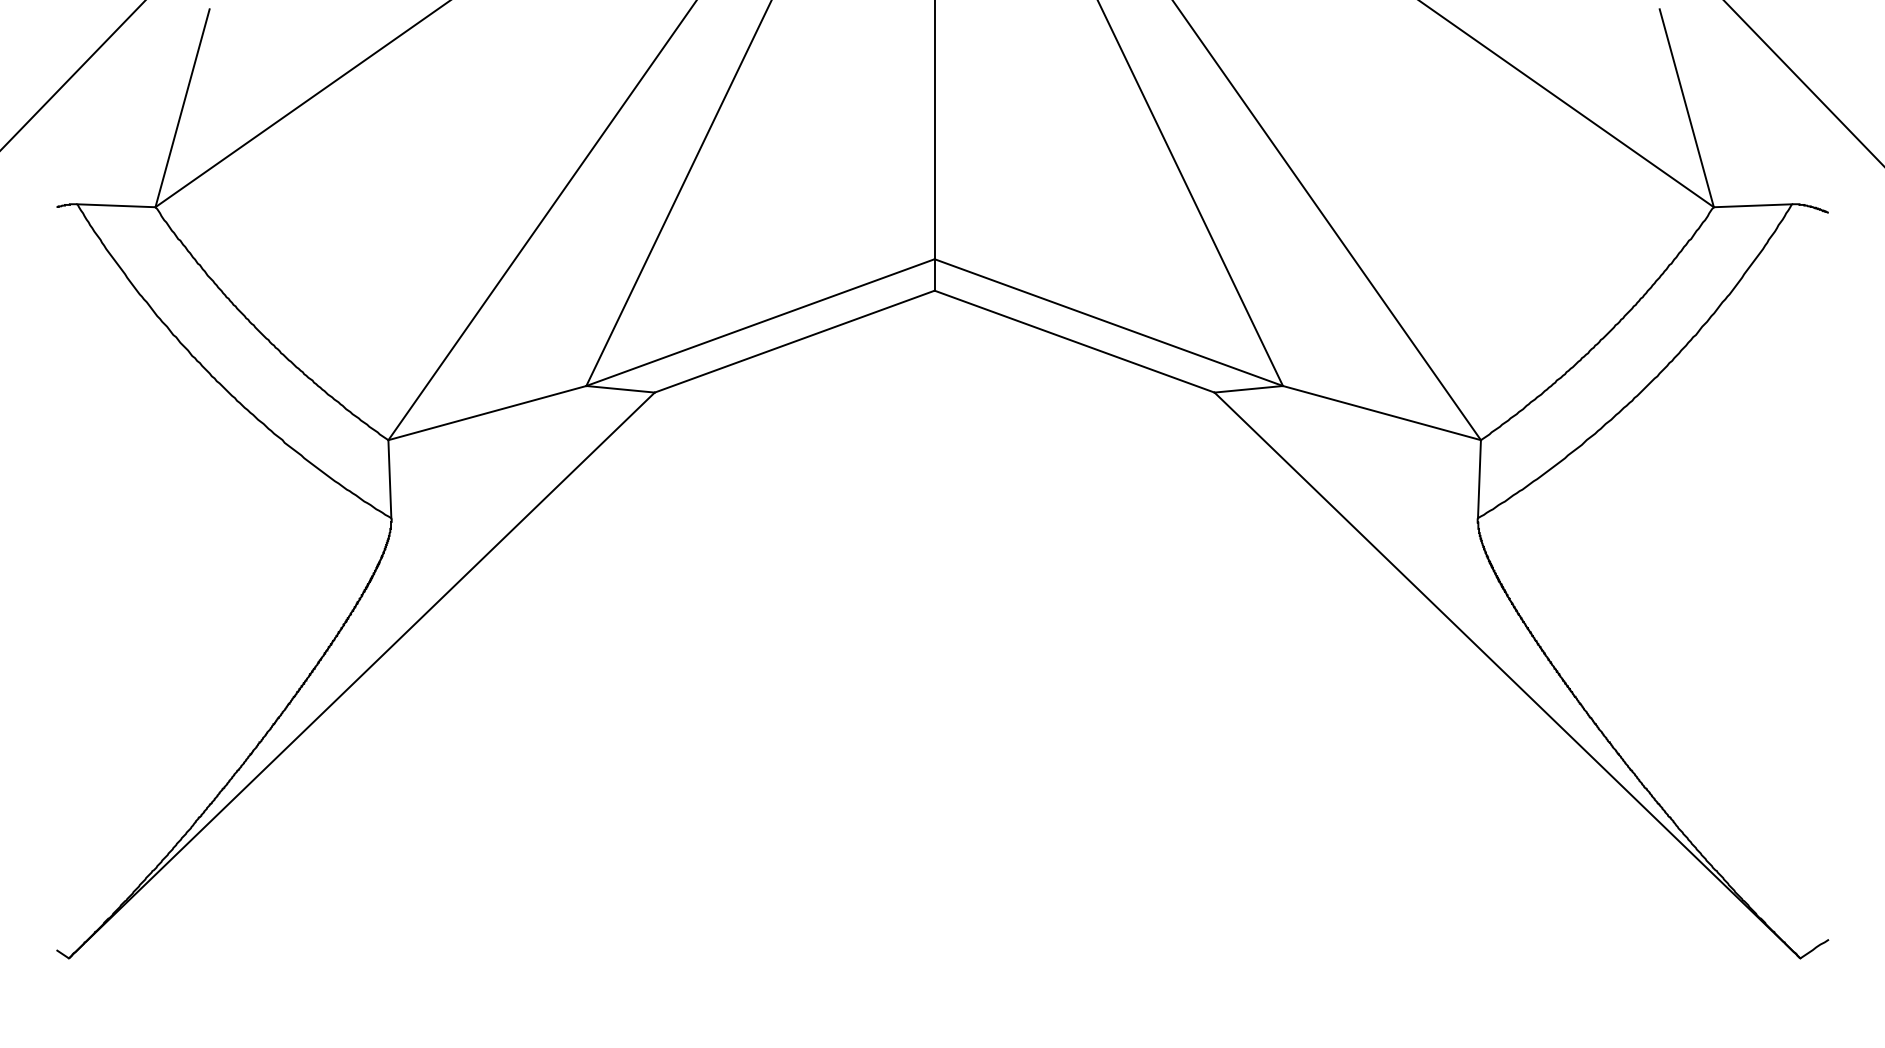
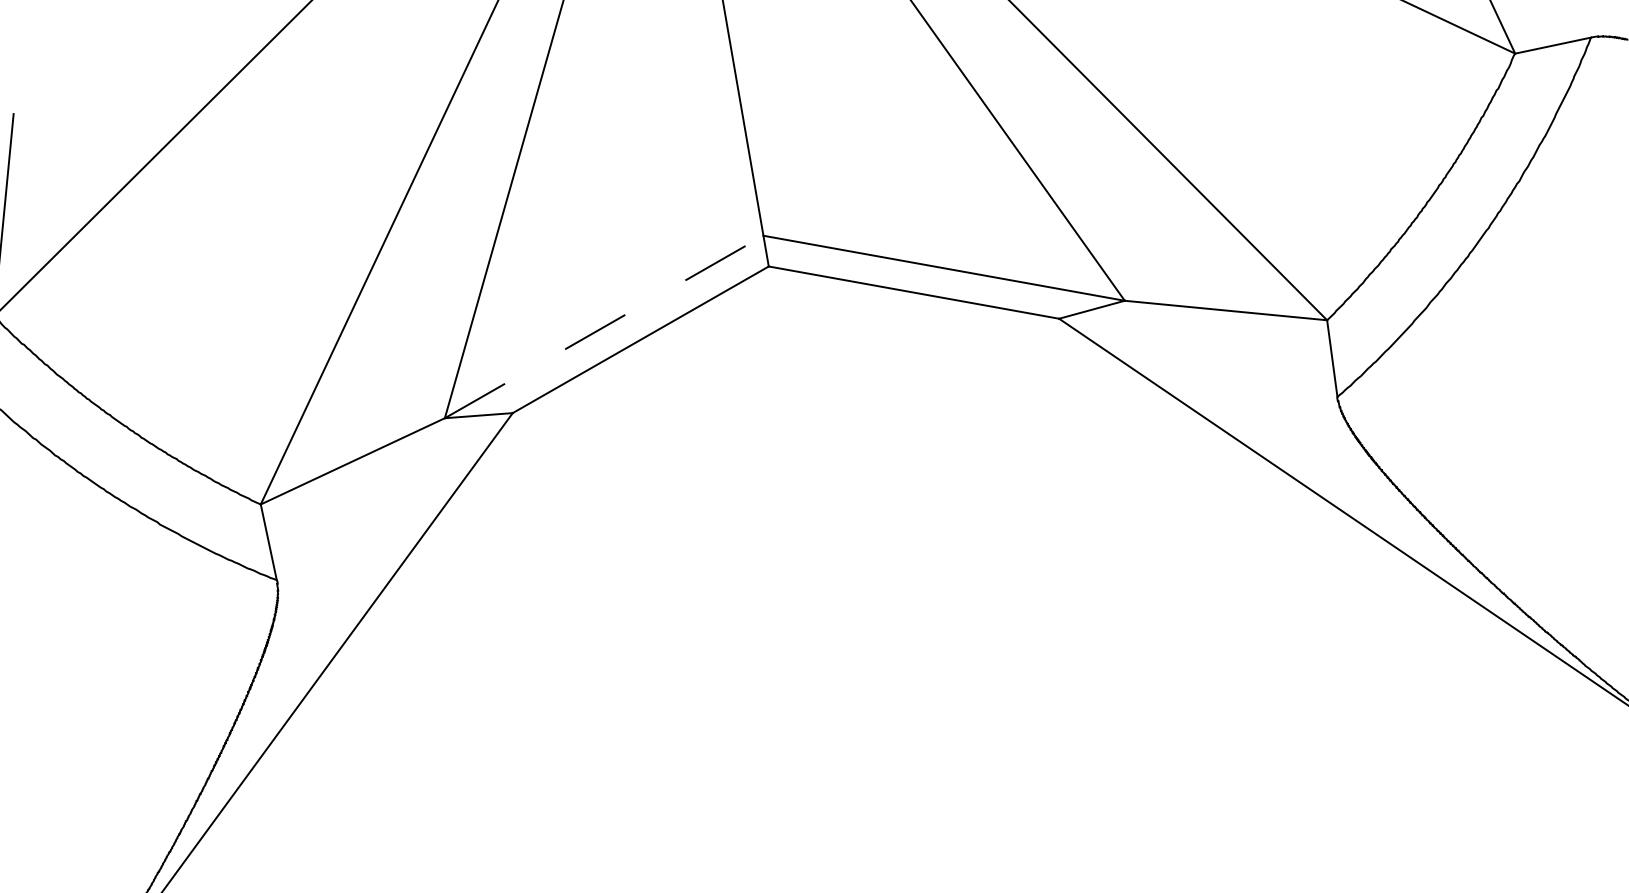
line: (760, 322) -> (604, 326), solid -> dashed

